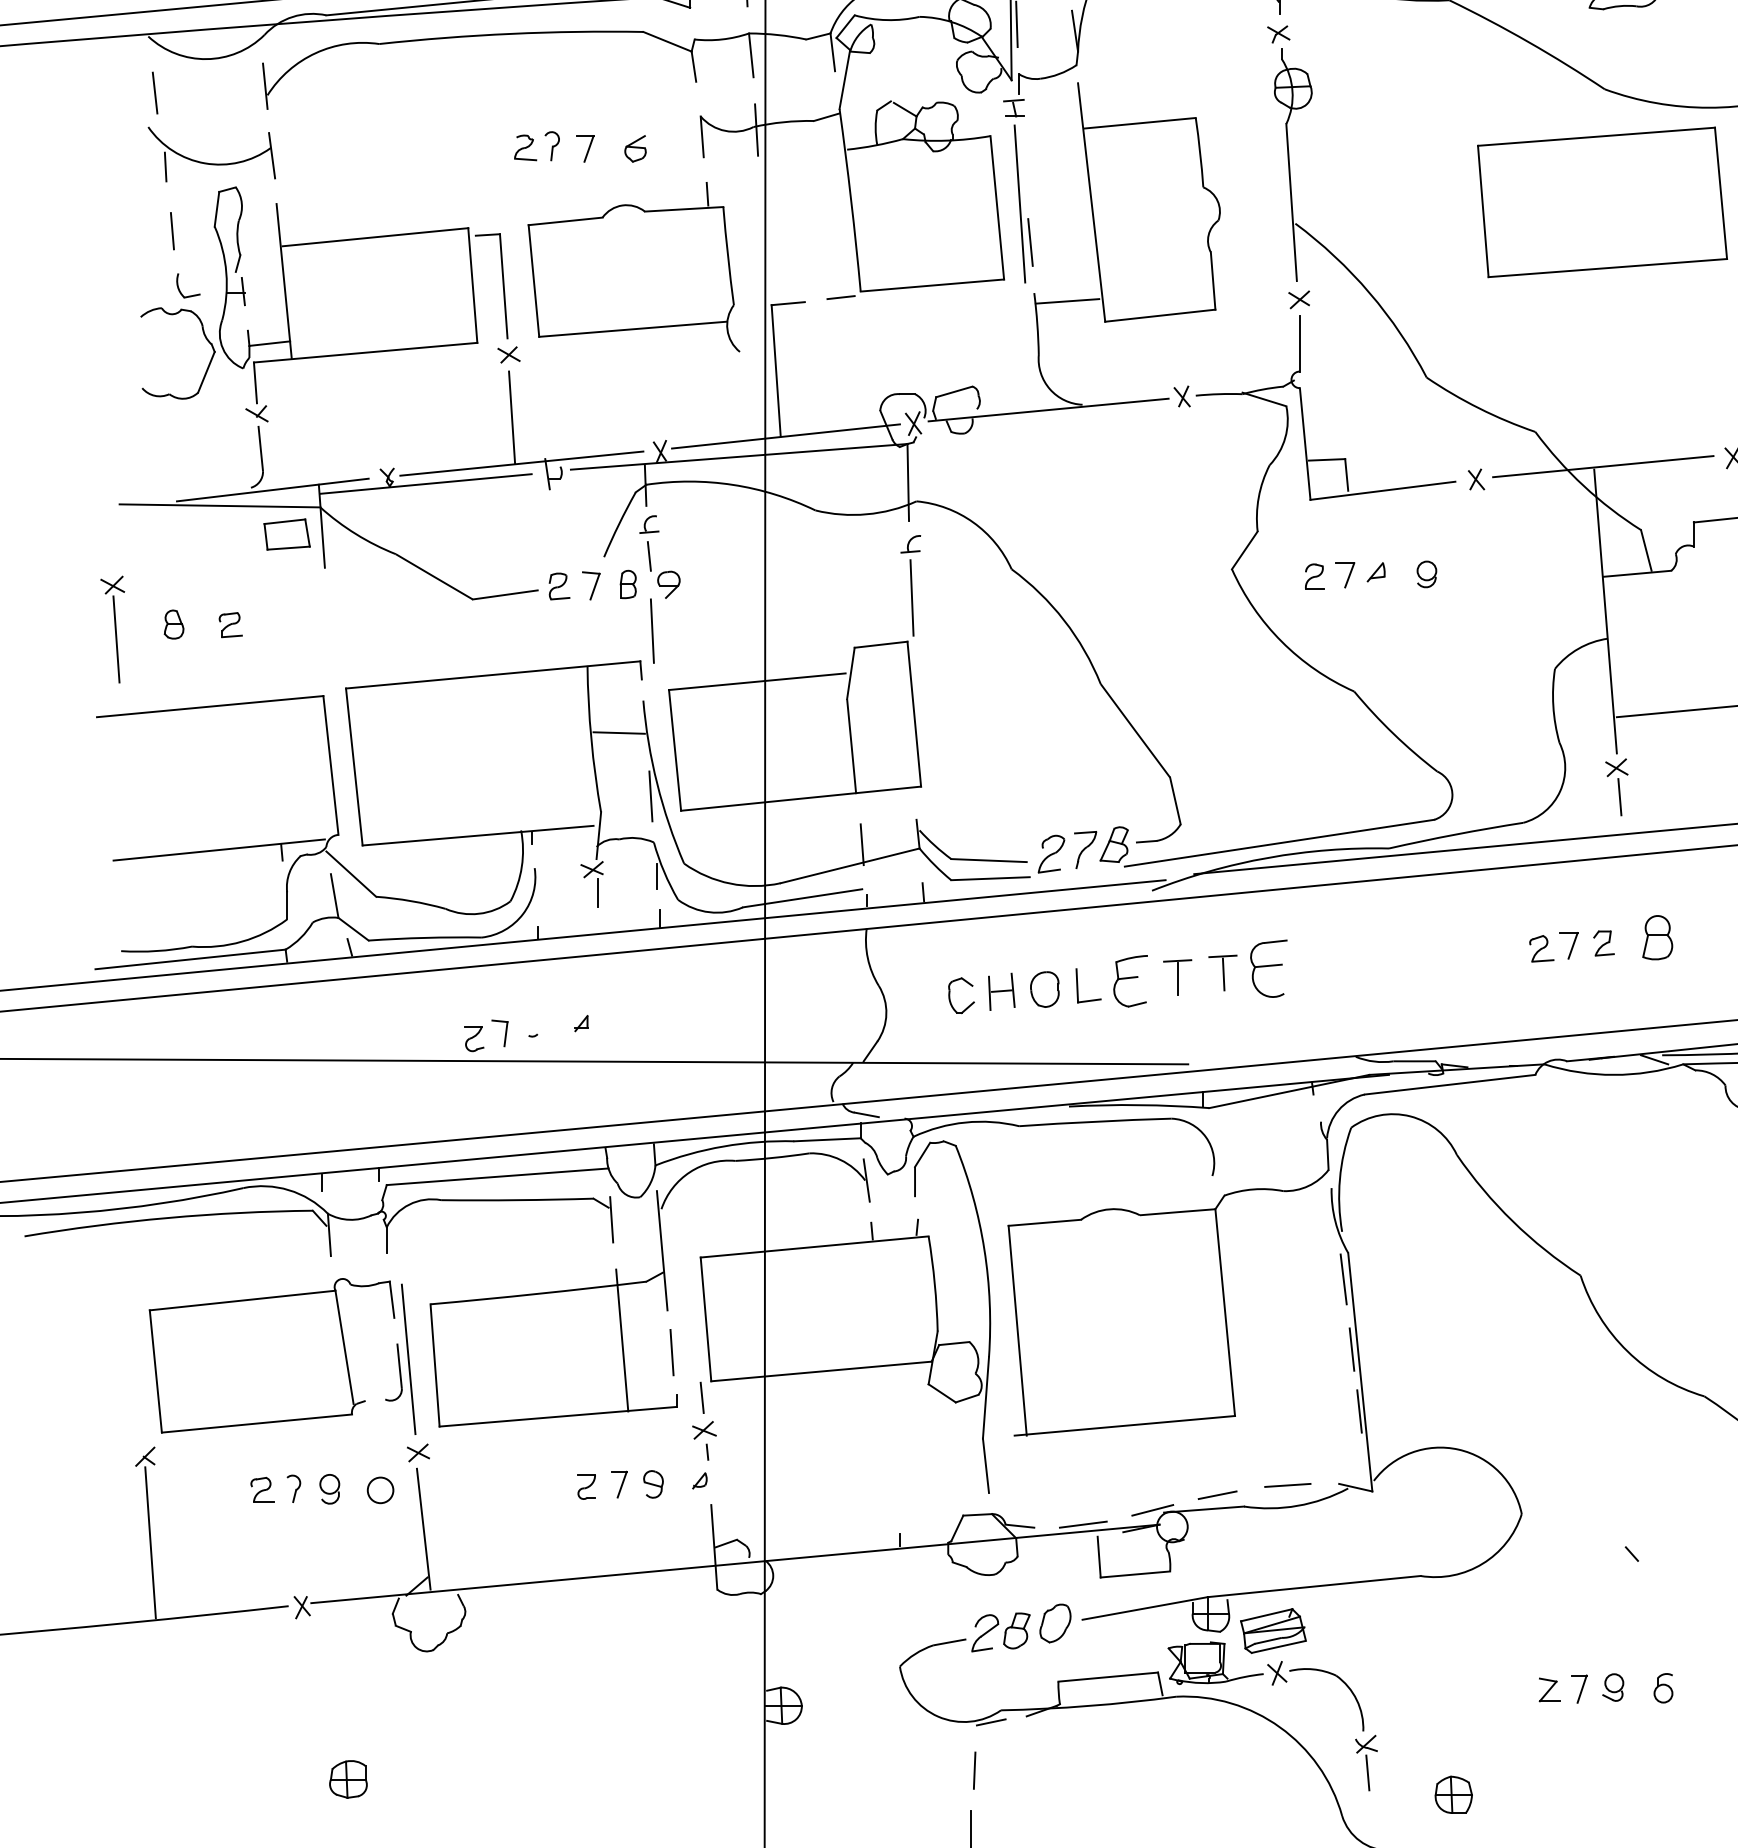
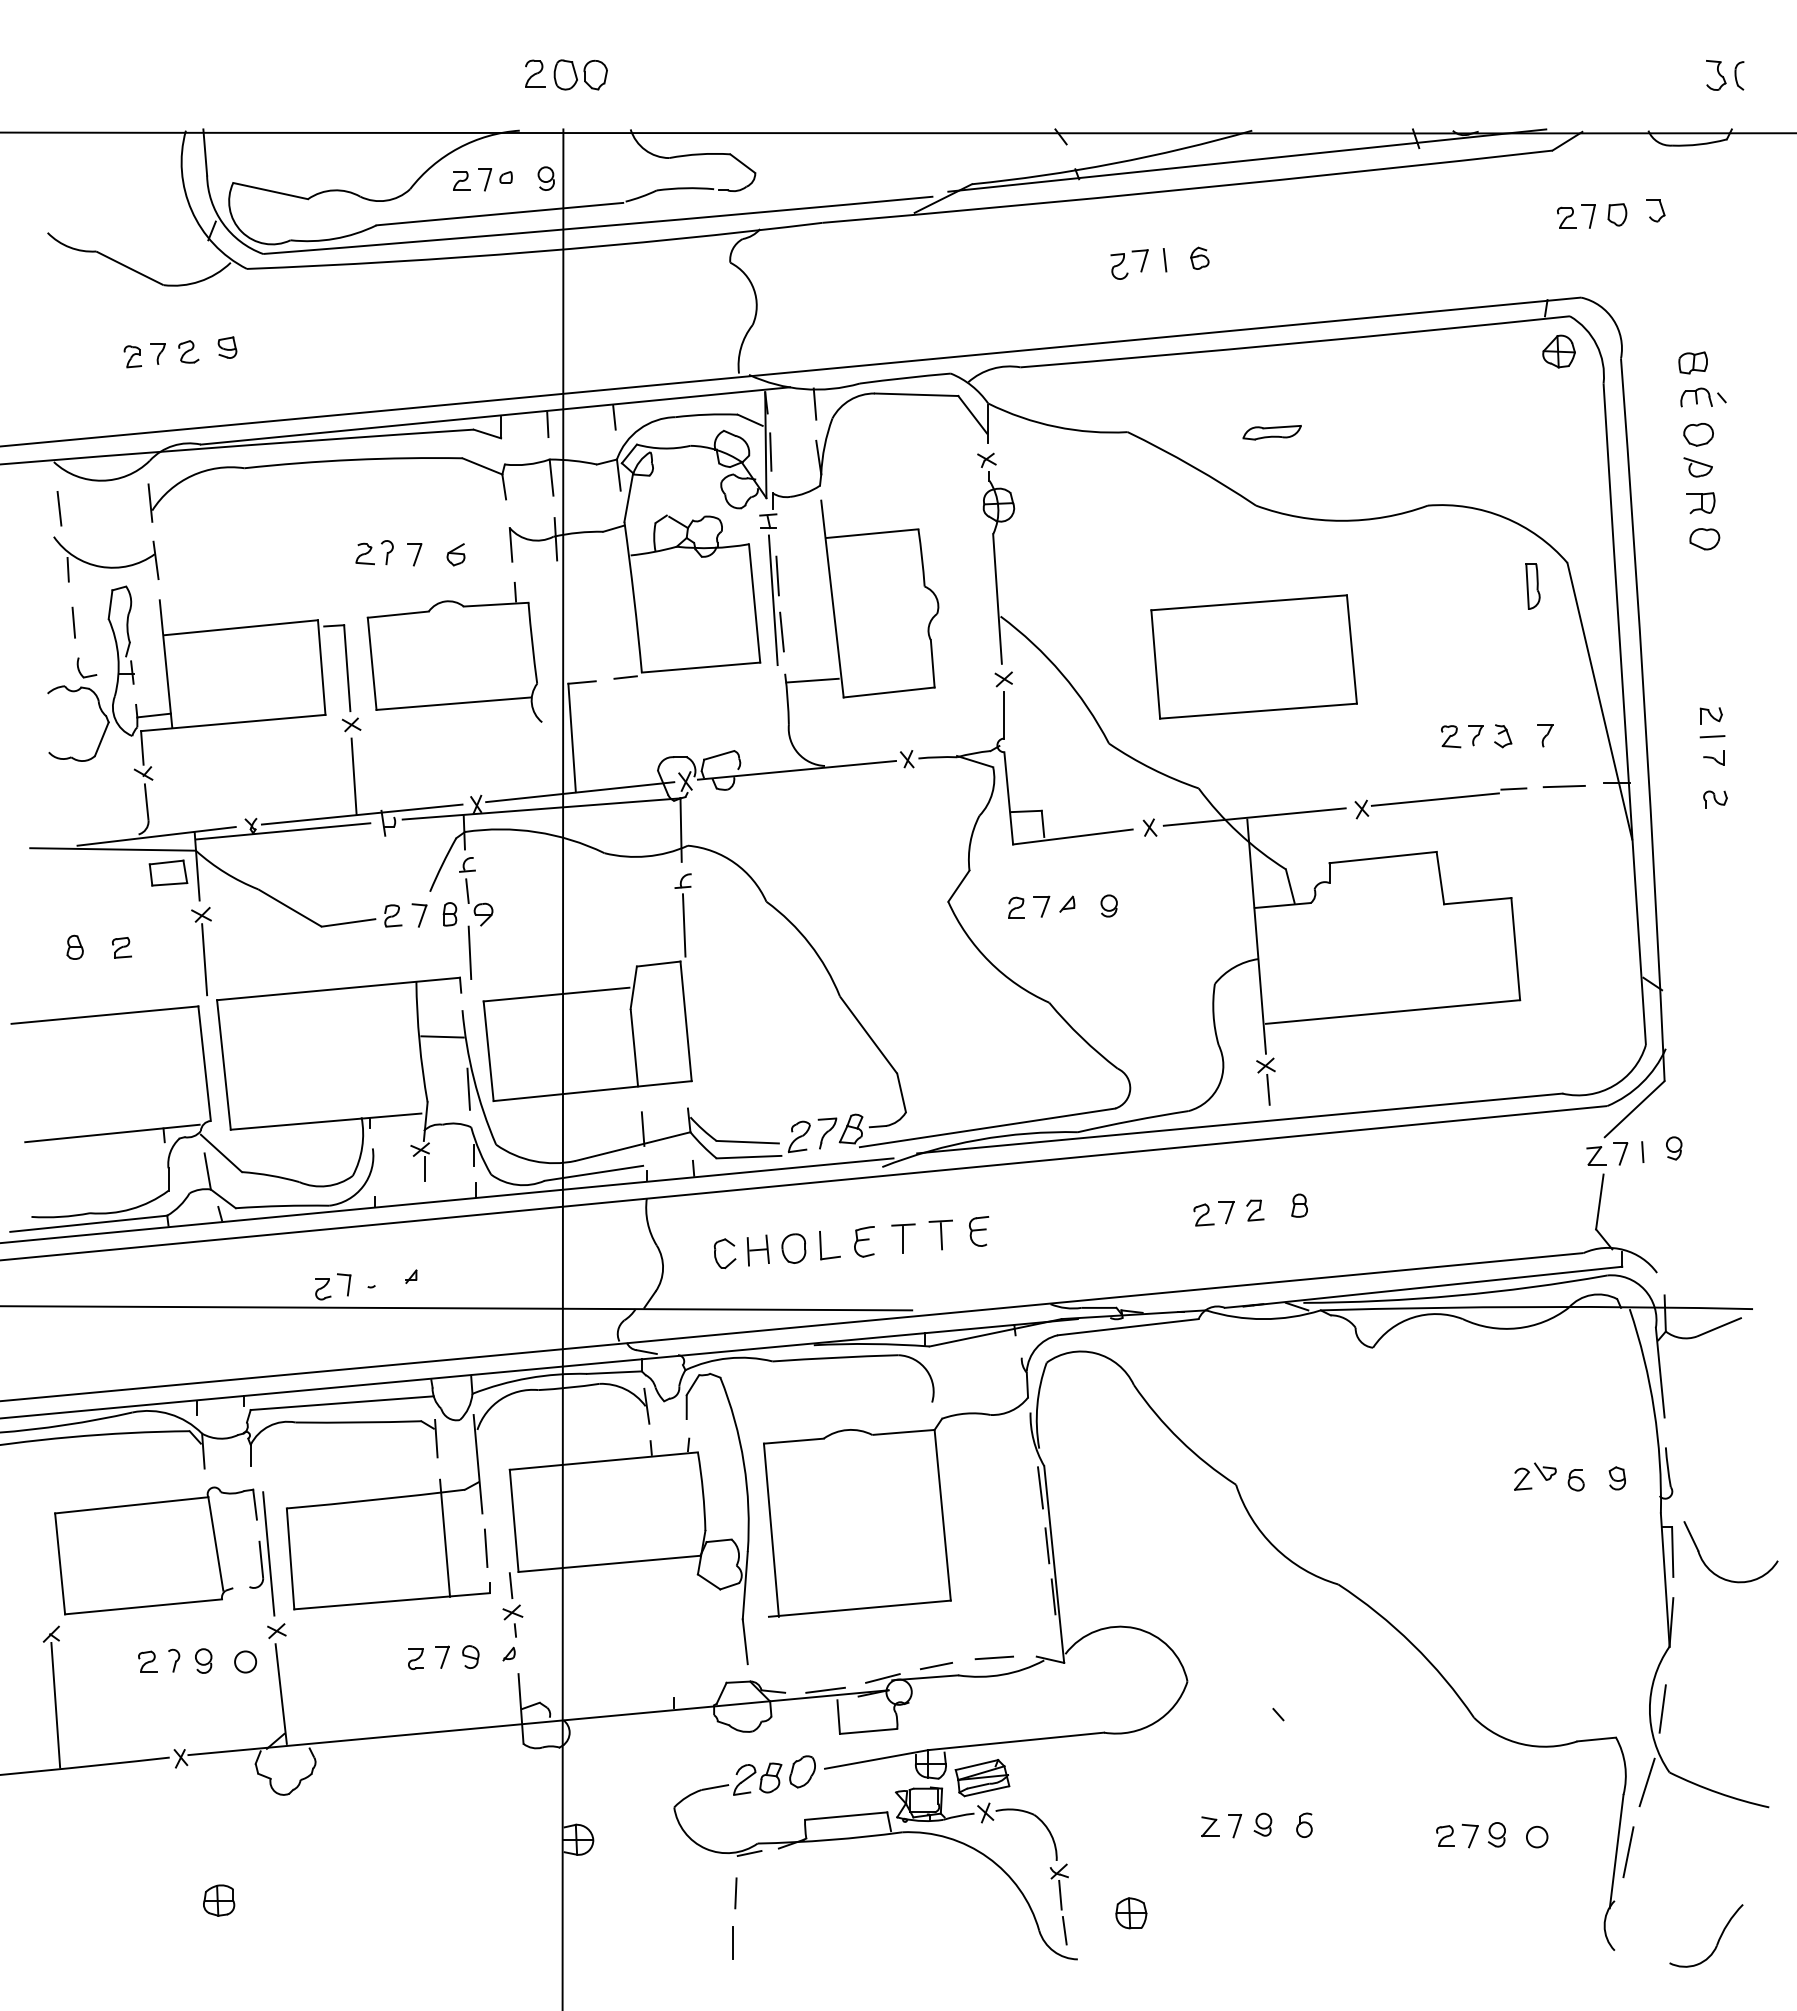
line: (1025, 173) -> (777, 575), added
part: (1601, 201) -> (1253, 656), moved
part: (112, 629) -> (201, 951), moved
part: (1657, 937) -> (1299, 1205), size x0.62
part: (1269, 968) -> (979, 1231), size x0.62
part: (1130, 980) -> (864, 1241), size x0.71
line: (1372, 1815) -> (1064, 1930), added

